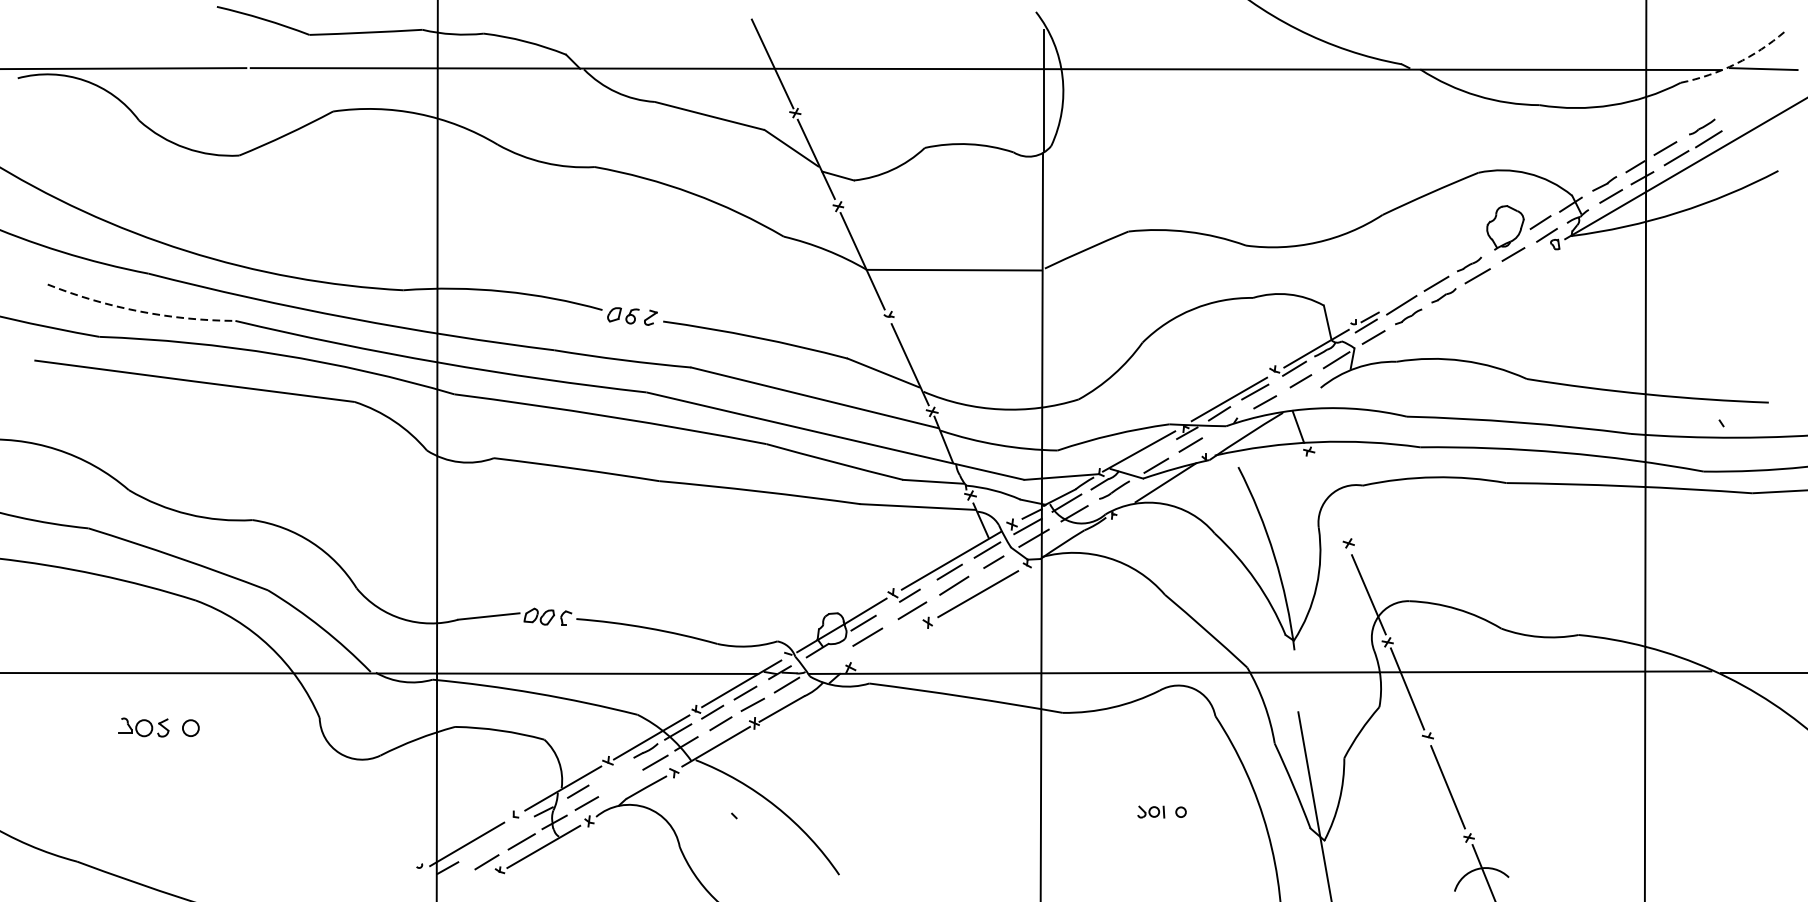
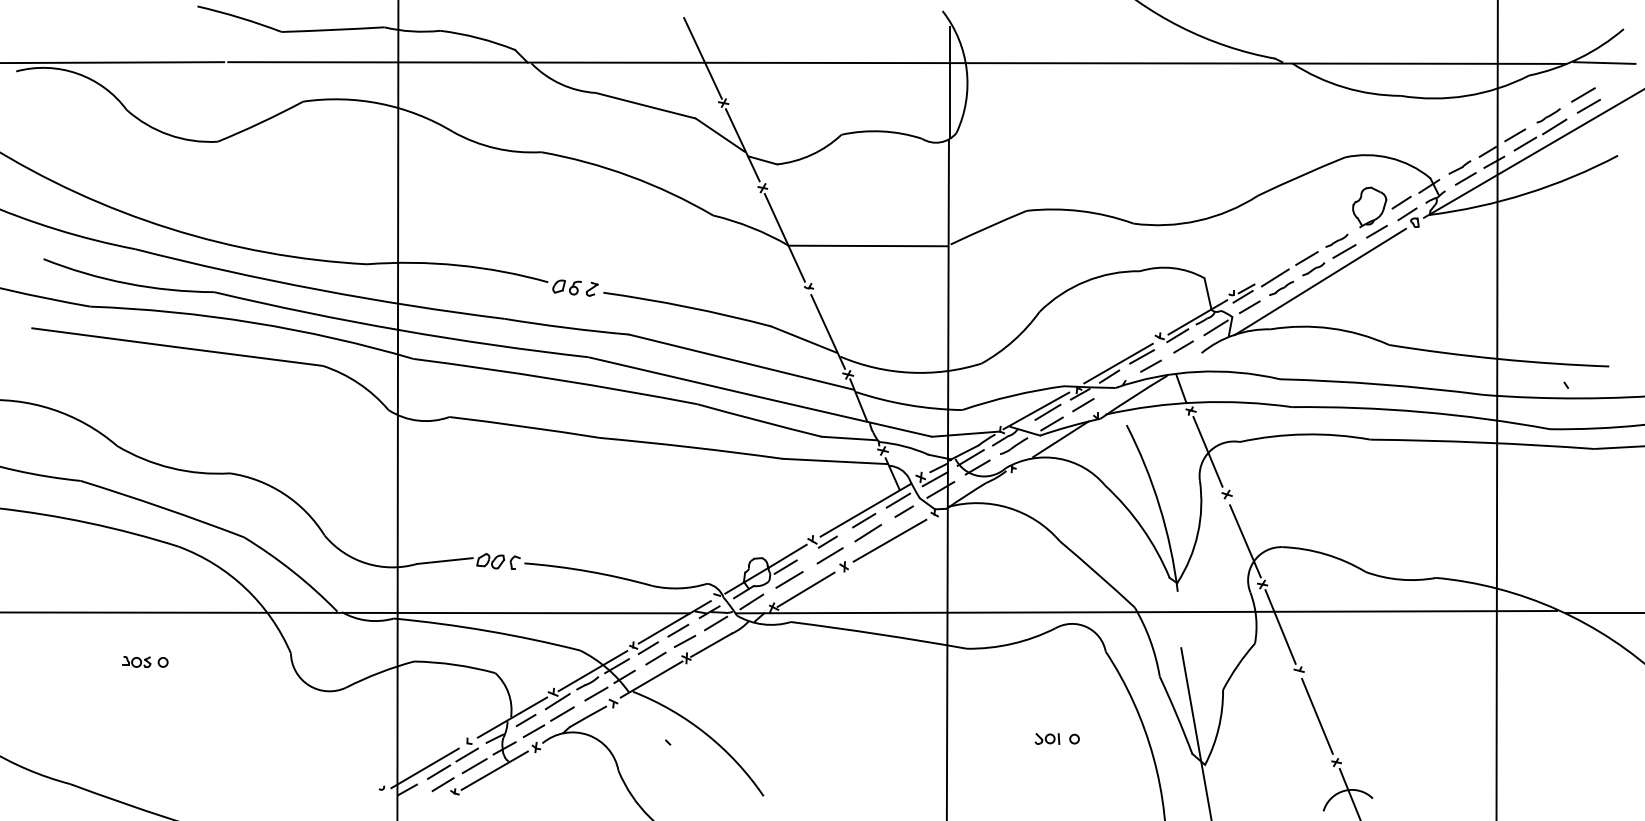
arc: (1736, 64) -> (1579, 58), dashed -> solid
line: (1740, 103) -> (1583, 94), added
line: (1745, 115) -> (1588, 105), added
line: (1451, 309) -> (1320, 281), added
arc: (140, 311) -> (127, 283), dashed -> solid
line: (1151, 452) -> (1047, 411), added
line: (1327, 496) -> (1207, 451), added
line: (885, 647) -> (805, 589), added
line: (825, 660) -> (751, 601), added
part: (159, 726) -> (145, 661), size x0.62
line: (612, 770) -> (557, 701), added
line: (618, 784) -> (562, 713), added
line: (512, 829) -> (466, 754), added
line: (483, 847) -> (439, 771), added

